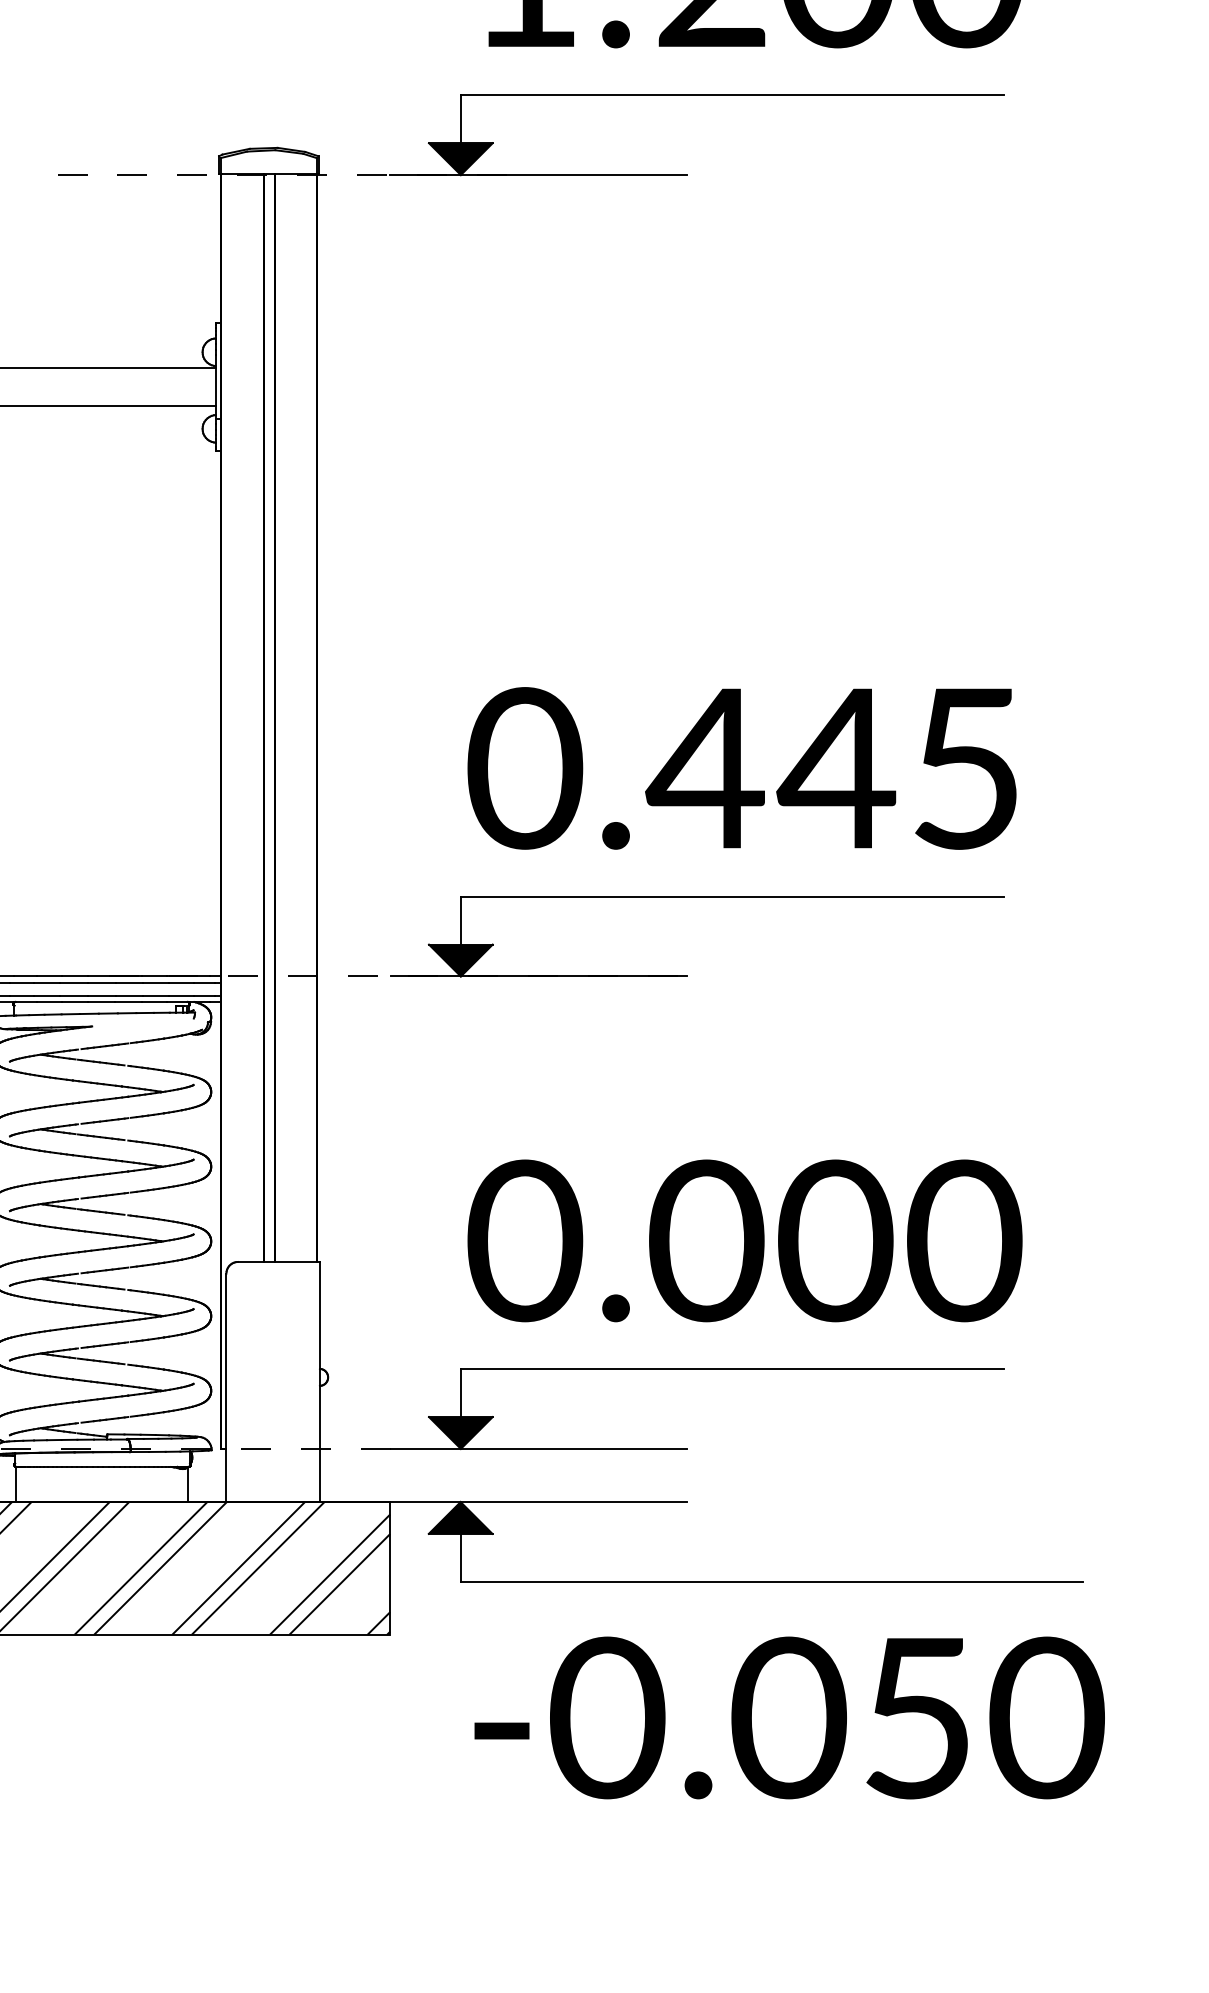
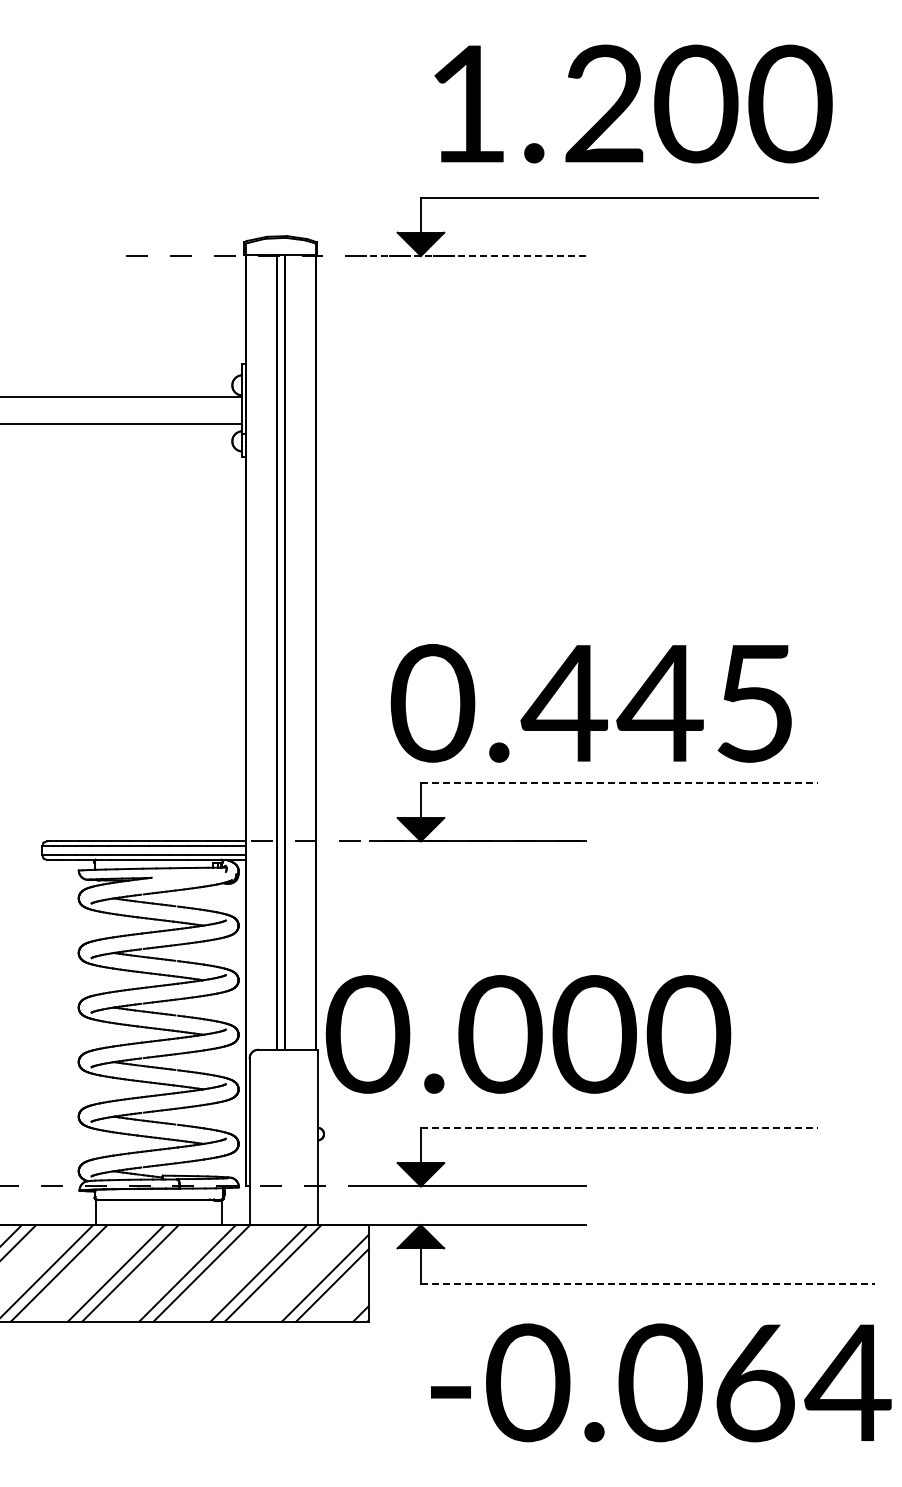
line: (539, 175) -> (478, 256), solid -> dashed
text: (740, 768) -> (590, 703), moved
line: (732, 895) -> (619, 782), solid -> dashed
text: (745, 1240) -> (528, 1034), moved
line: (732, 1368) -> (619, 1127), solid -> dashed
line: (772, 1581) -> (648, 1283), solid -> dashed
text: (984, 1717) -> (803, 1382), -0.050 -> -0.064

